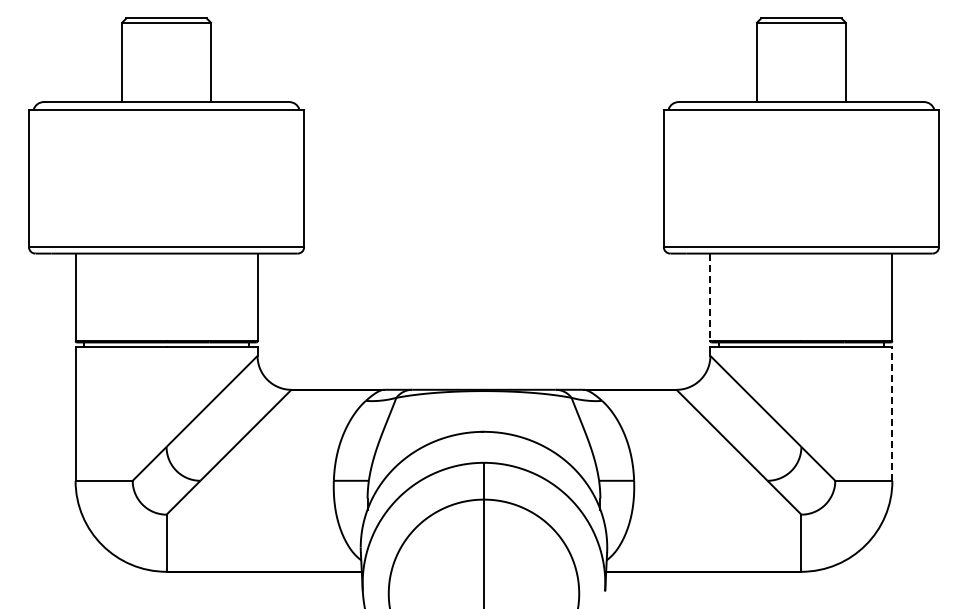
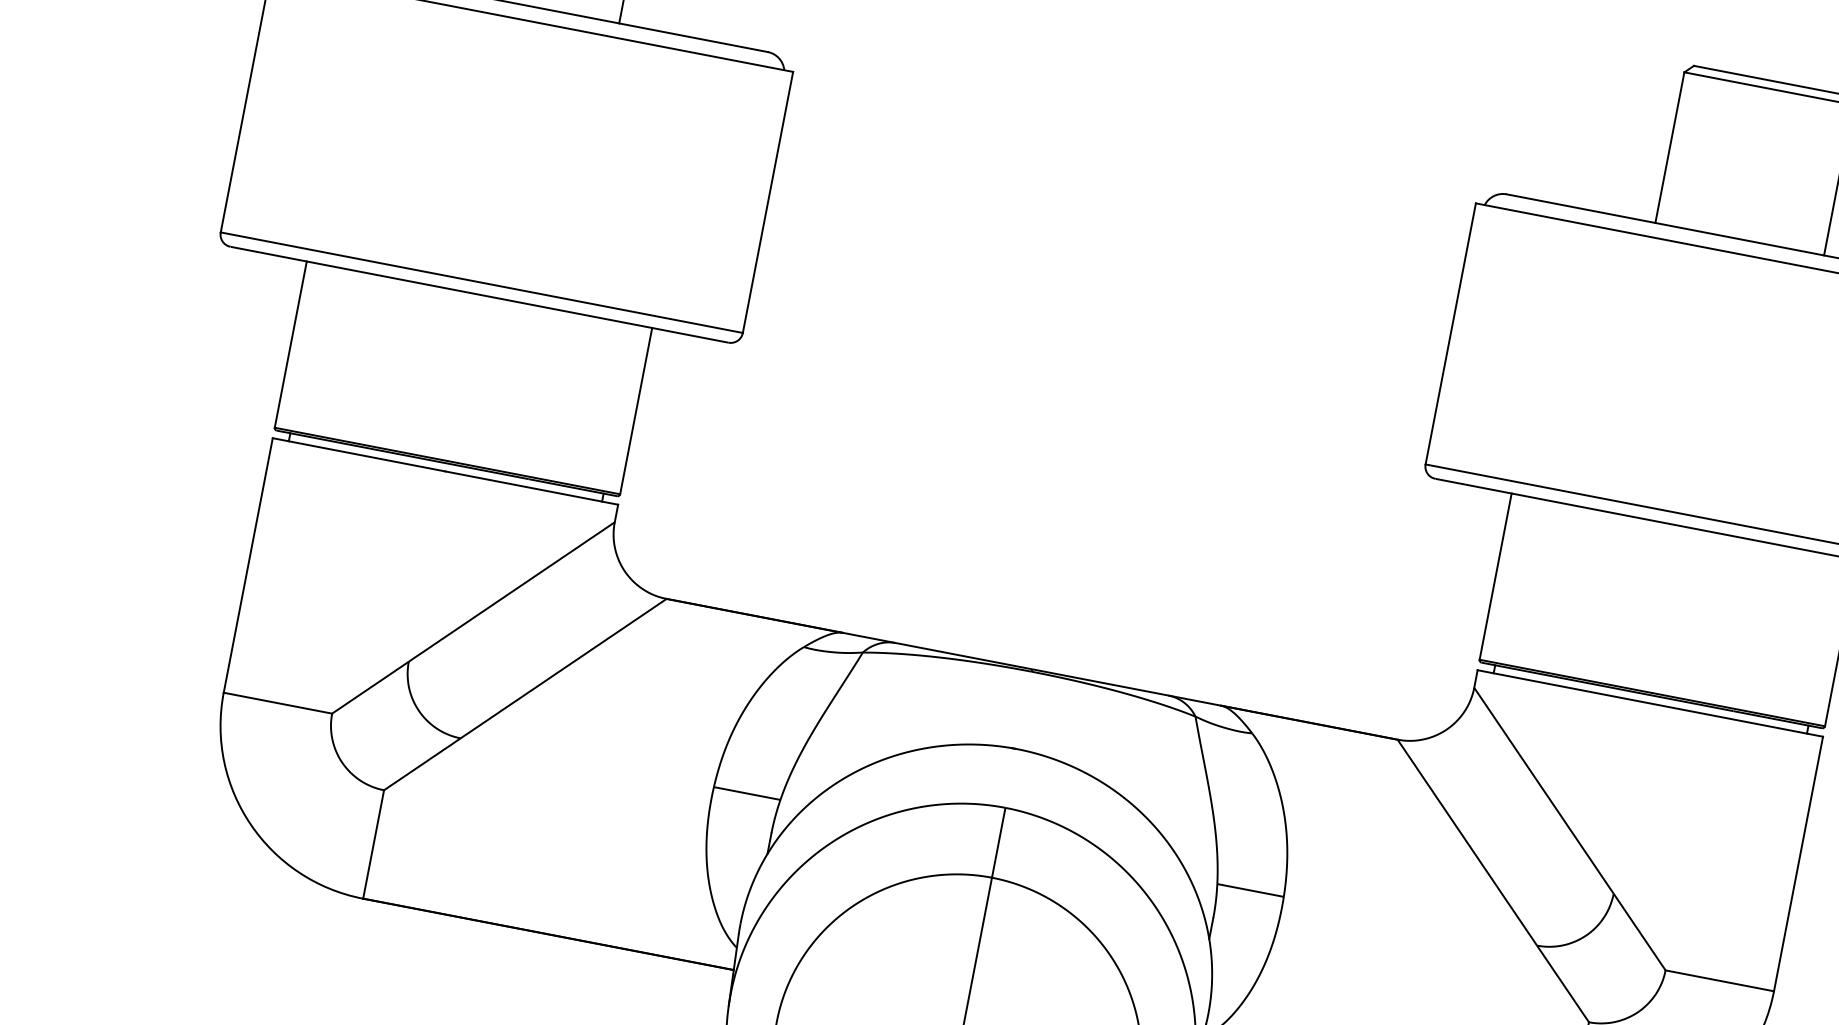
line: (710, 297) -> (1495, 576), dashed -> solid
line: (892, 413) -> (1798, 863), dashed -> solid

